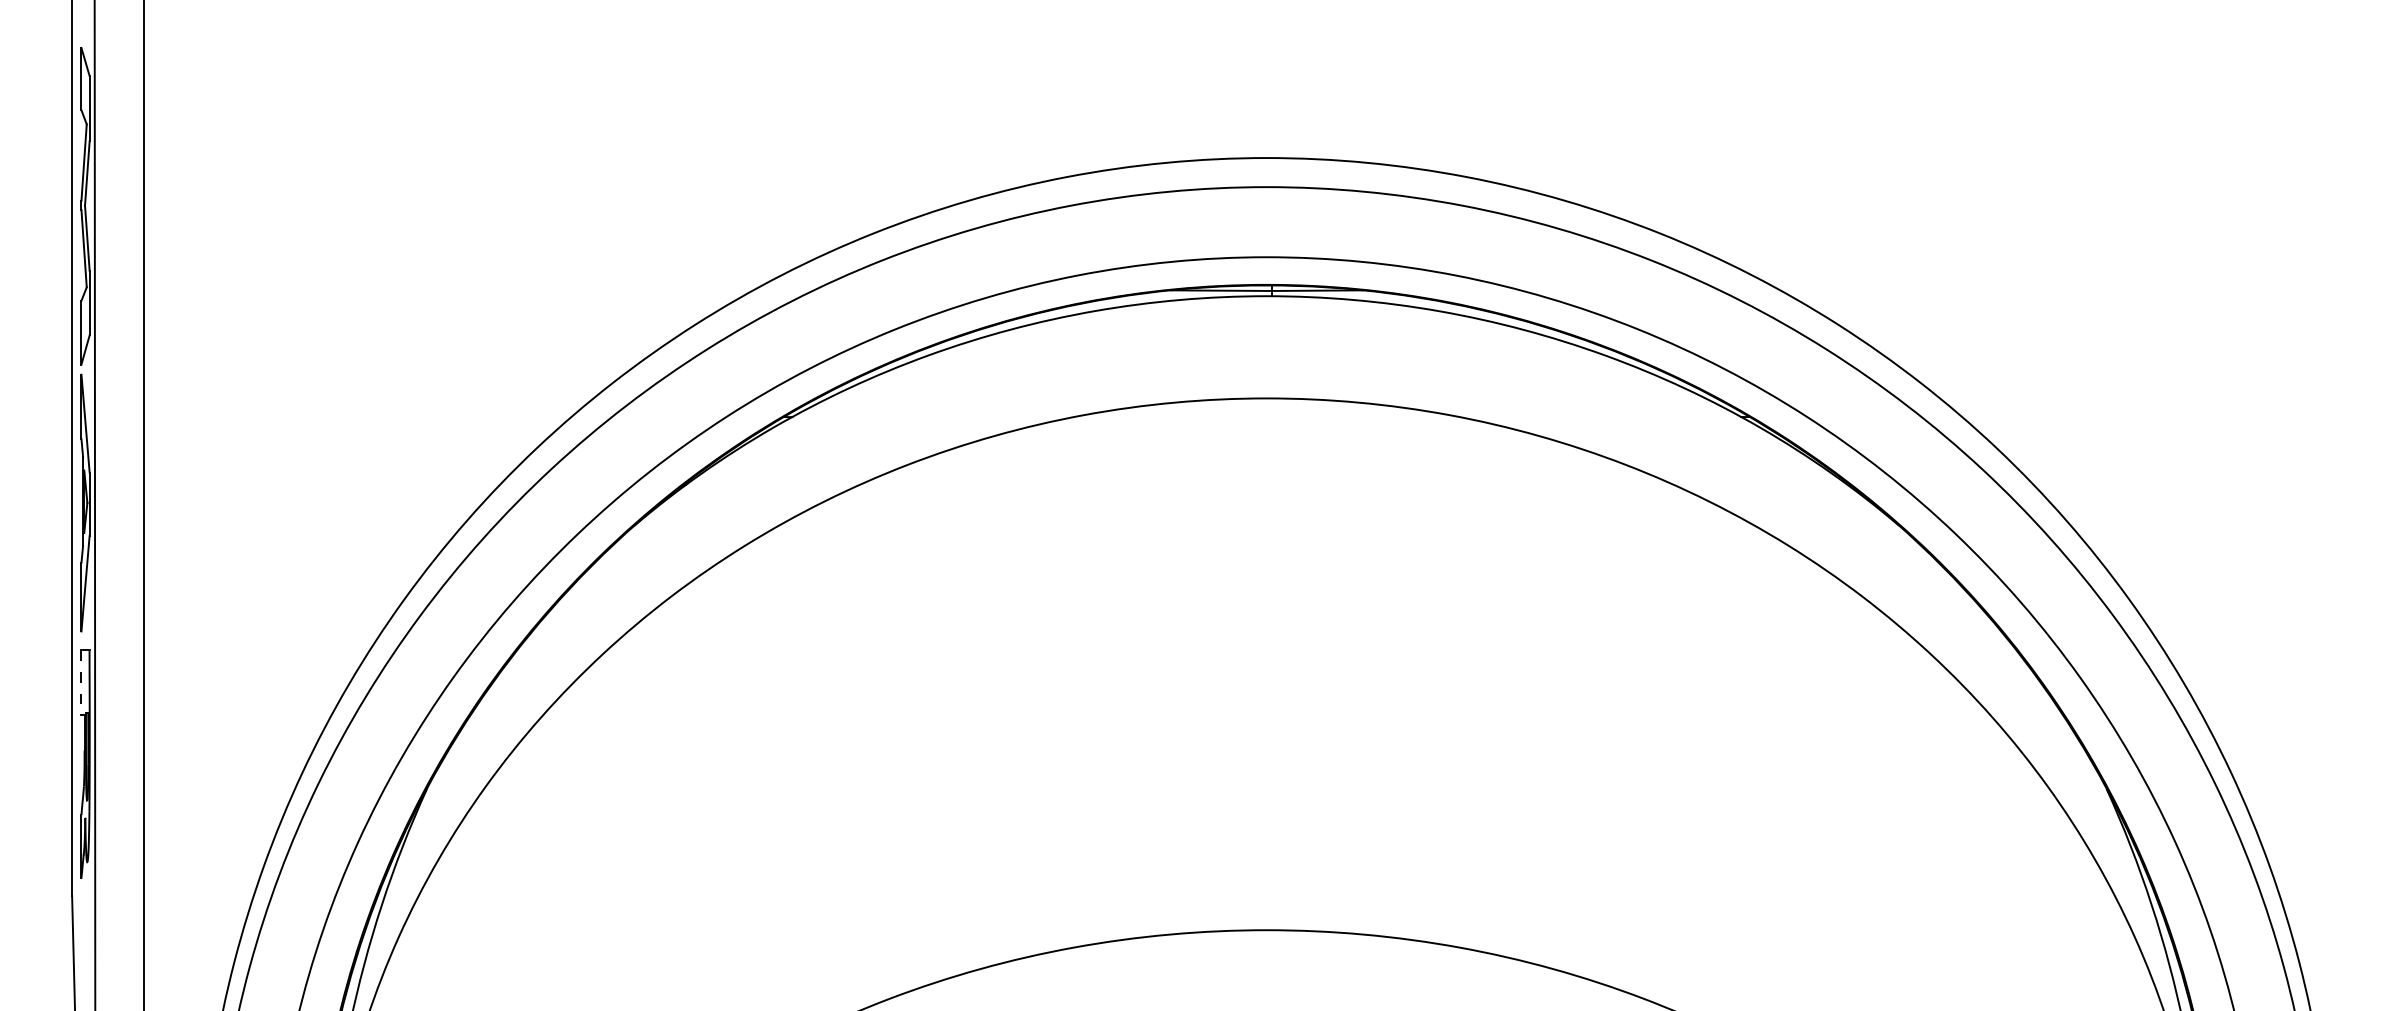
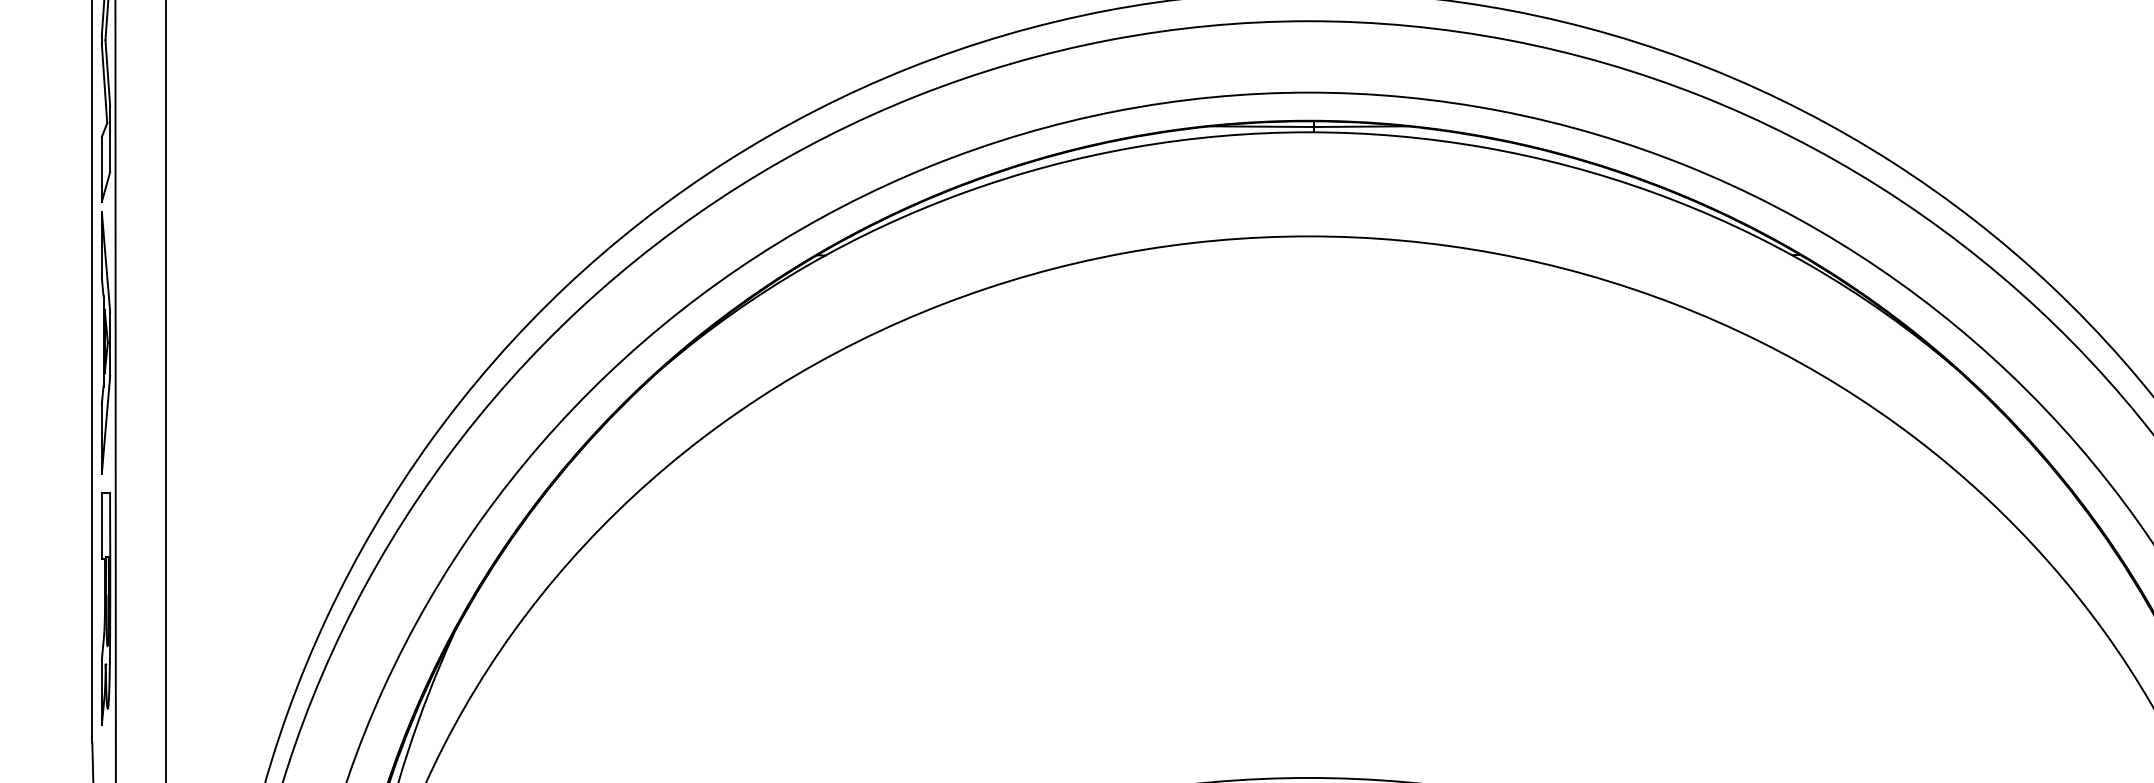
line: (81, 683) -> (101, 526), dashed -> solid

